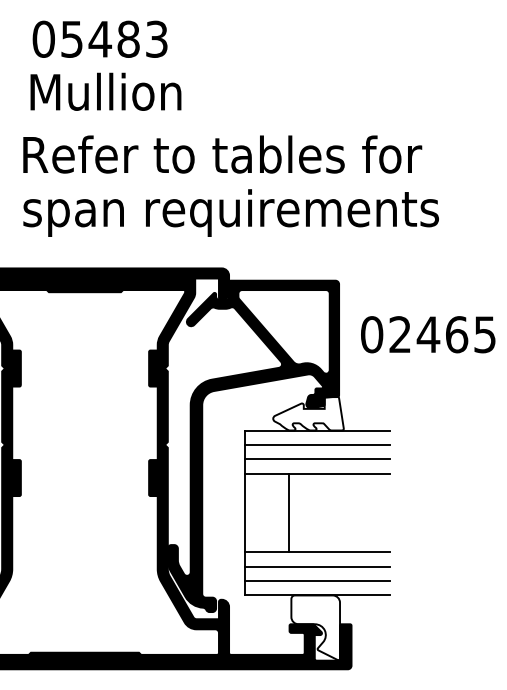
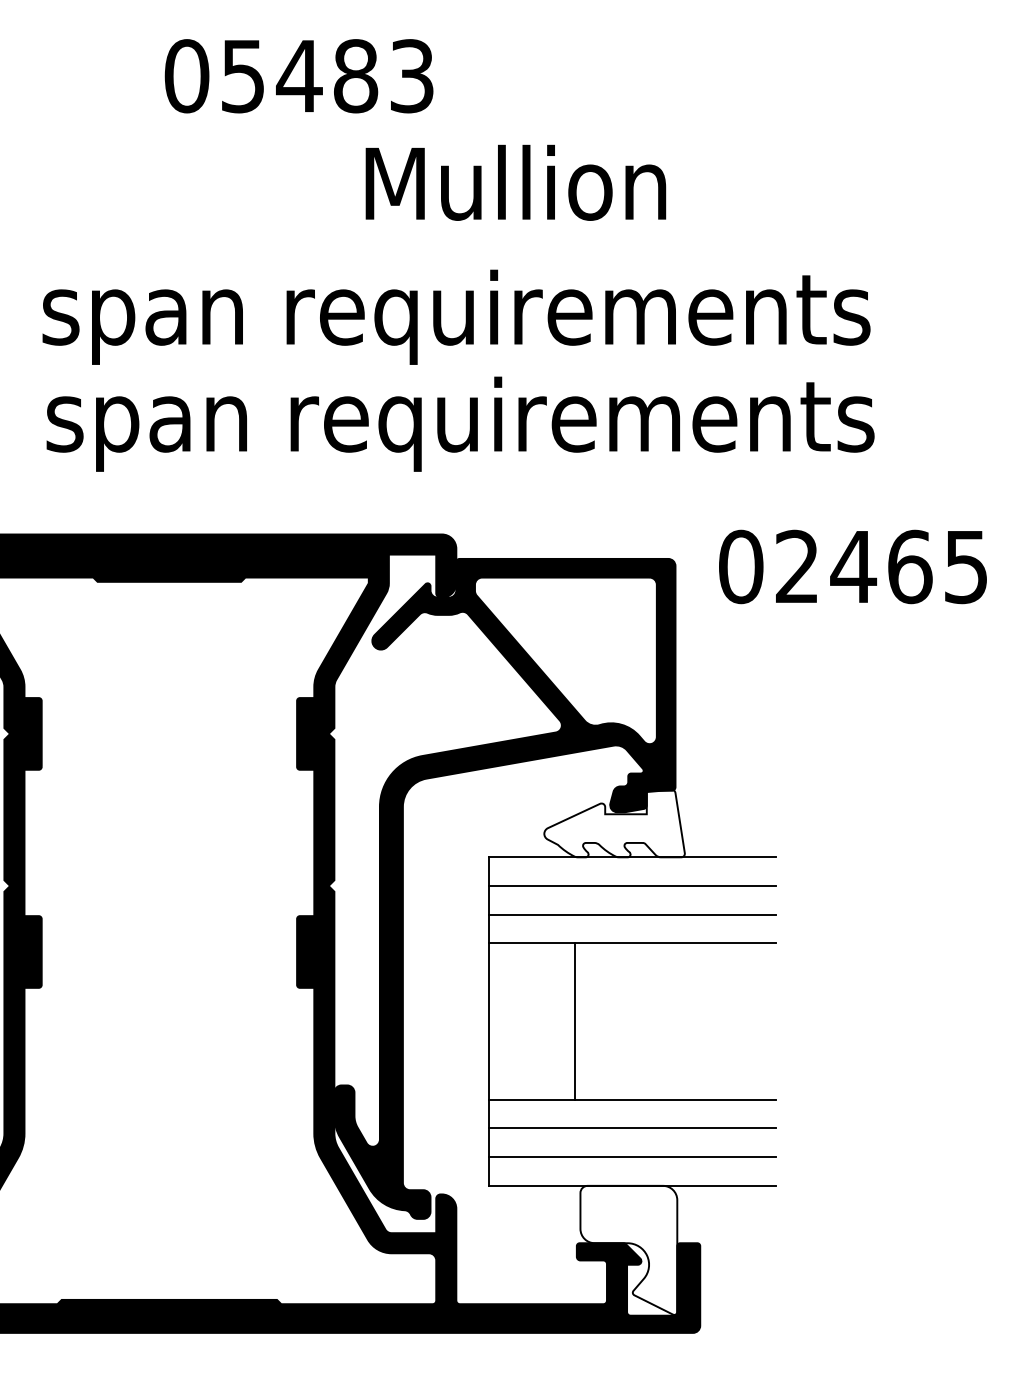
text: (99, 38) -> (297, 74), moved
text: (105, 91) -> (514, 182), moved
text: (228, 159) -> (455, 317), Refer to tables for -> span requirements
text: (428, 334) -> (853, 566), moved

